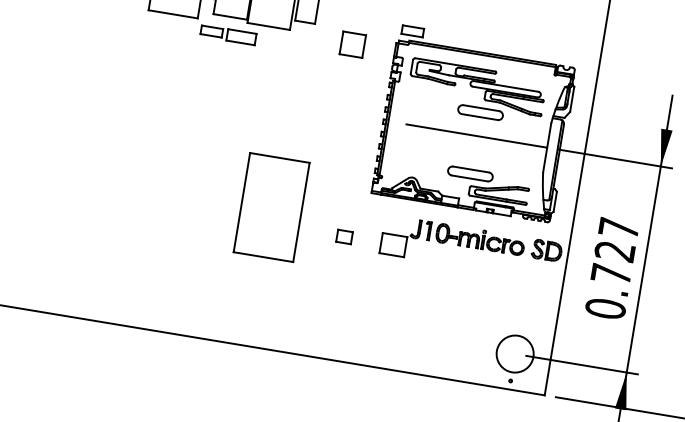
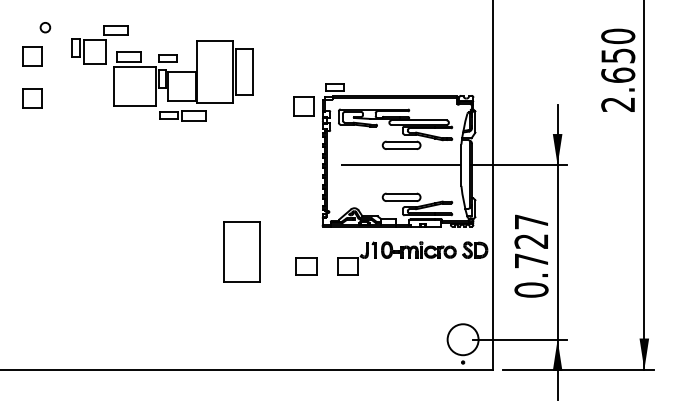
part: (352, 44) -> (303, 106), moved
part: (270, 206) -> (241, 251), size x0.71
part: (344, 236) -> (306, 266), size x1.67

